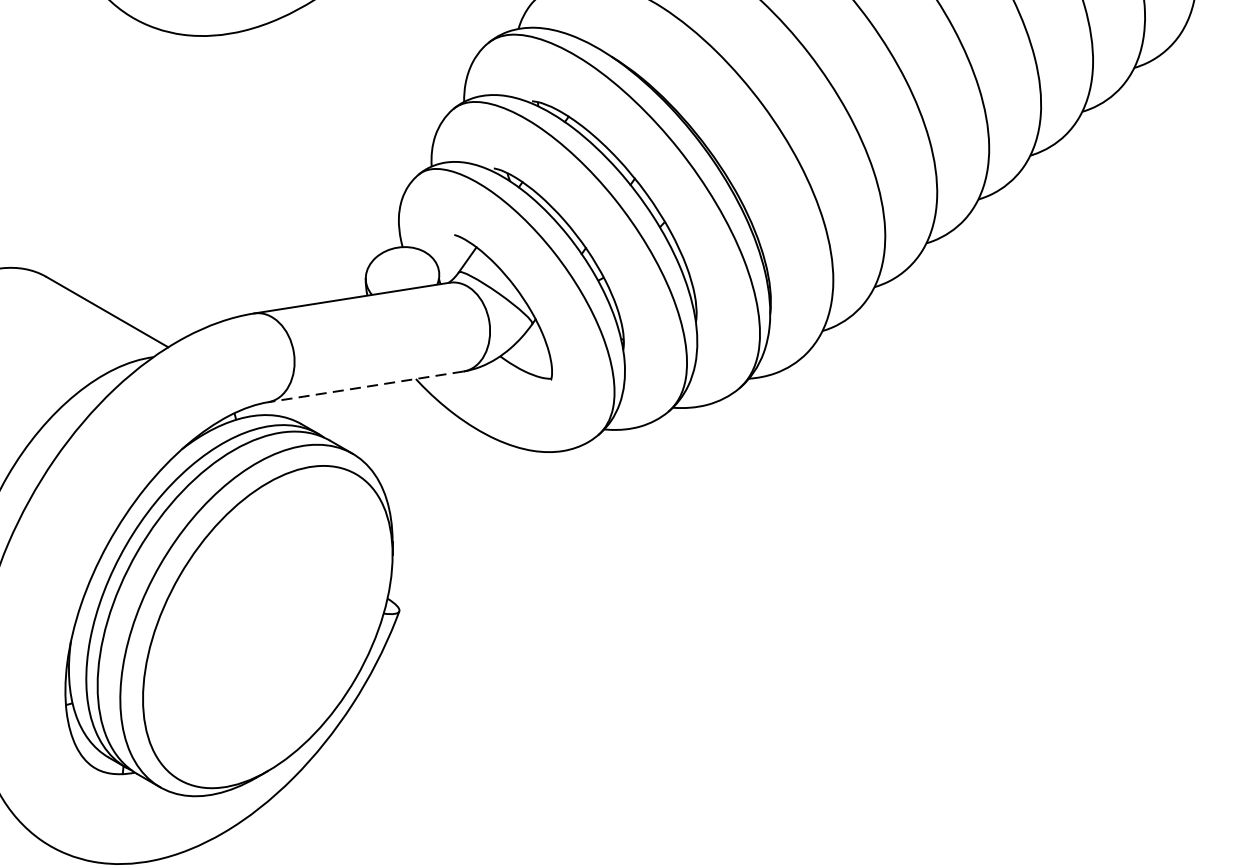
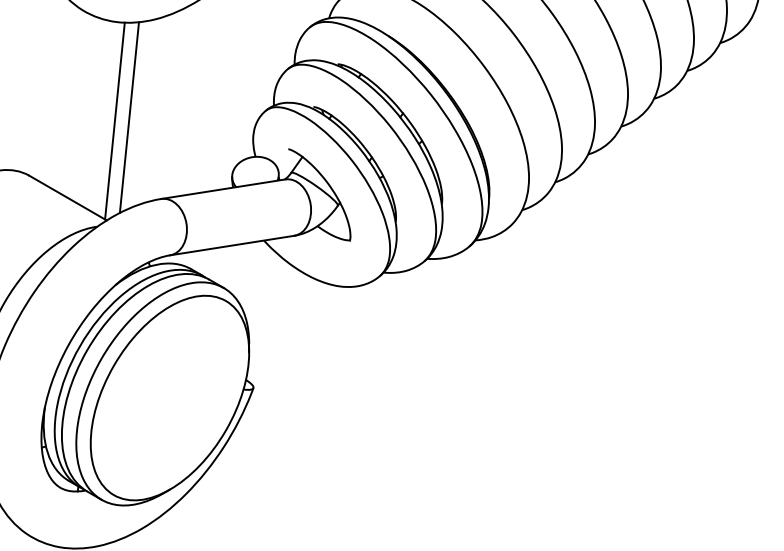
line: (204, 185) -> (129, 117), added
line: (180, 189) -> (114, 120), added
line: (366, 386) -> (232, 245), dashed -> solid

